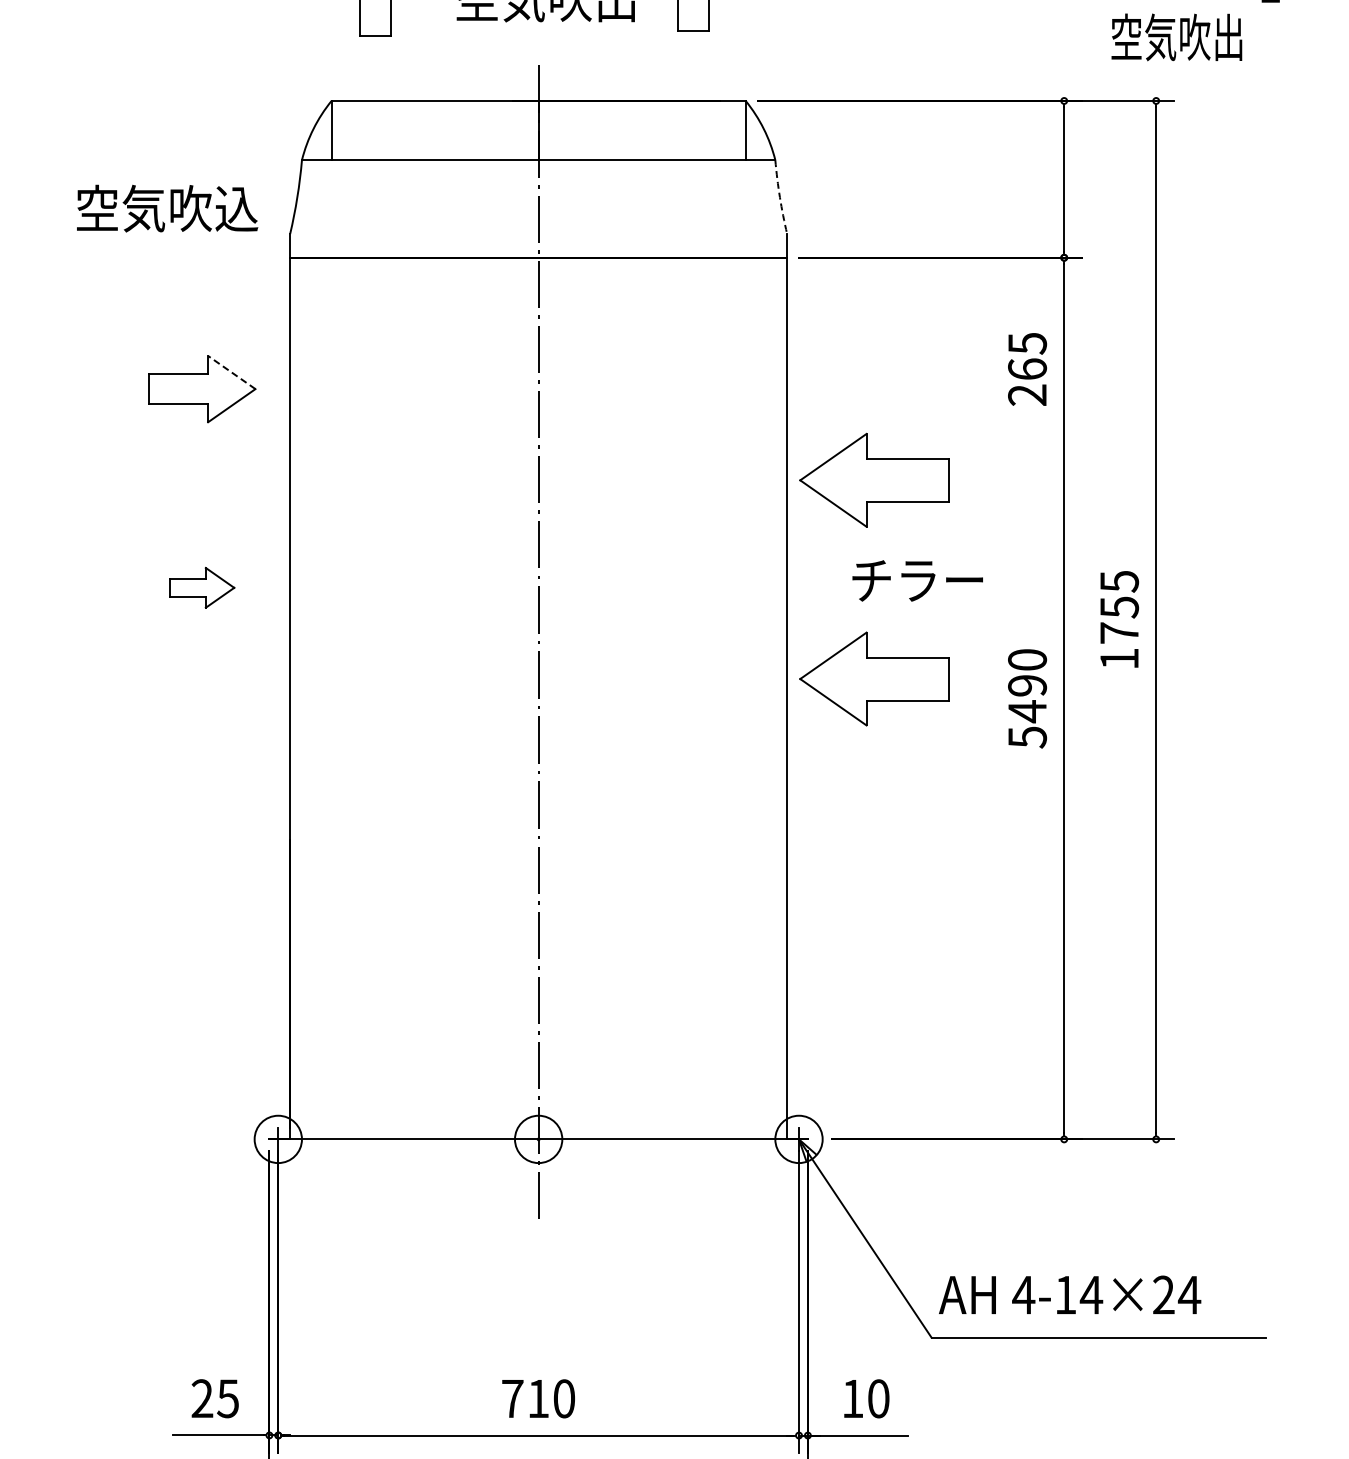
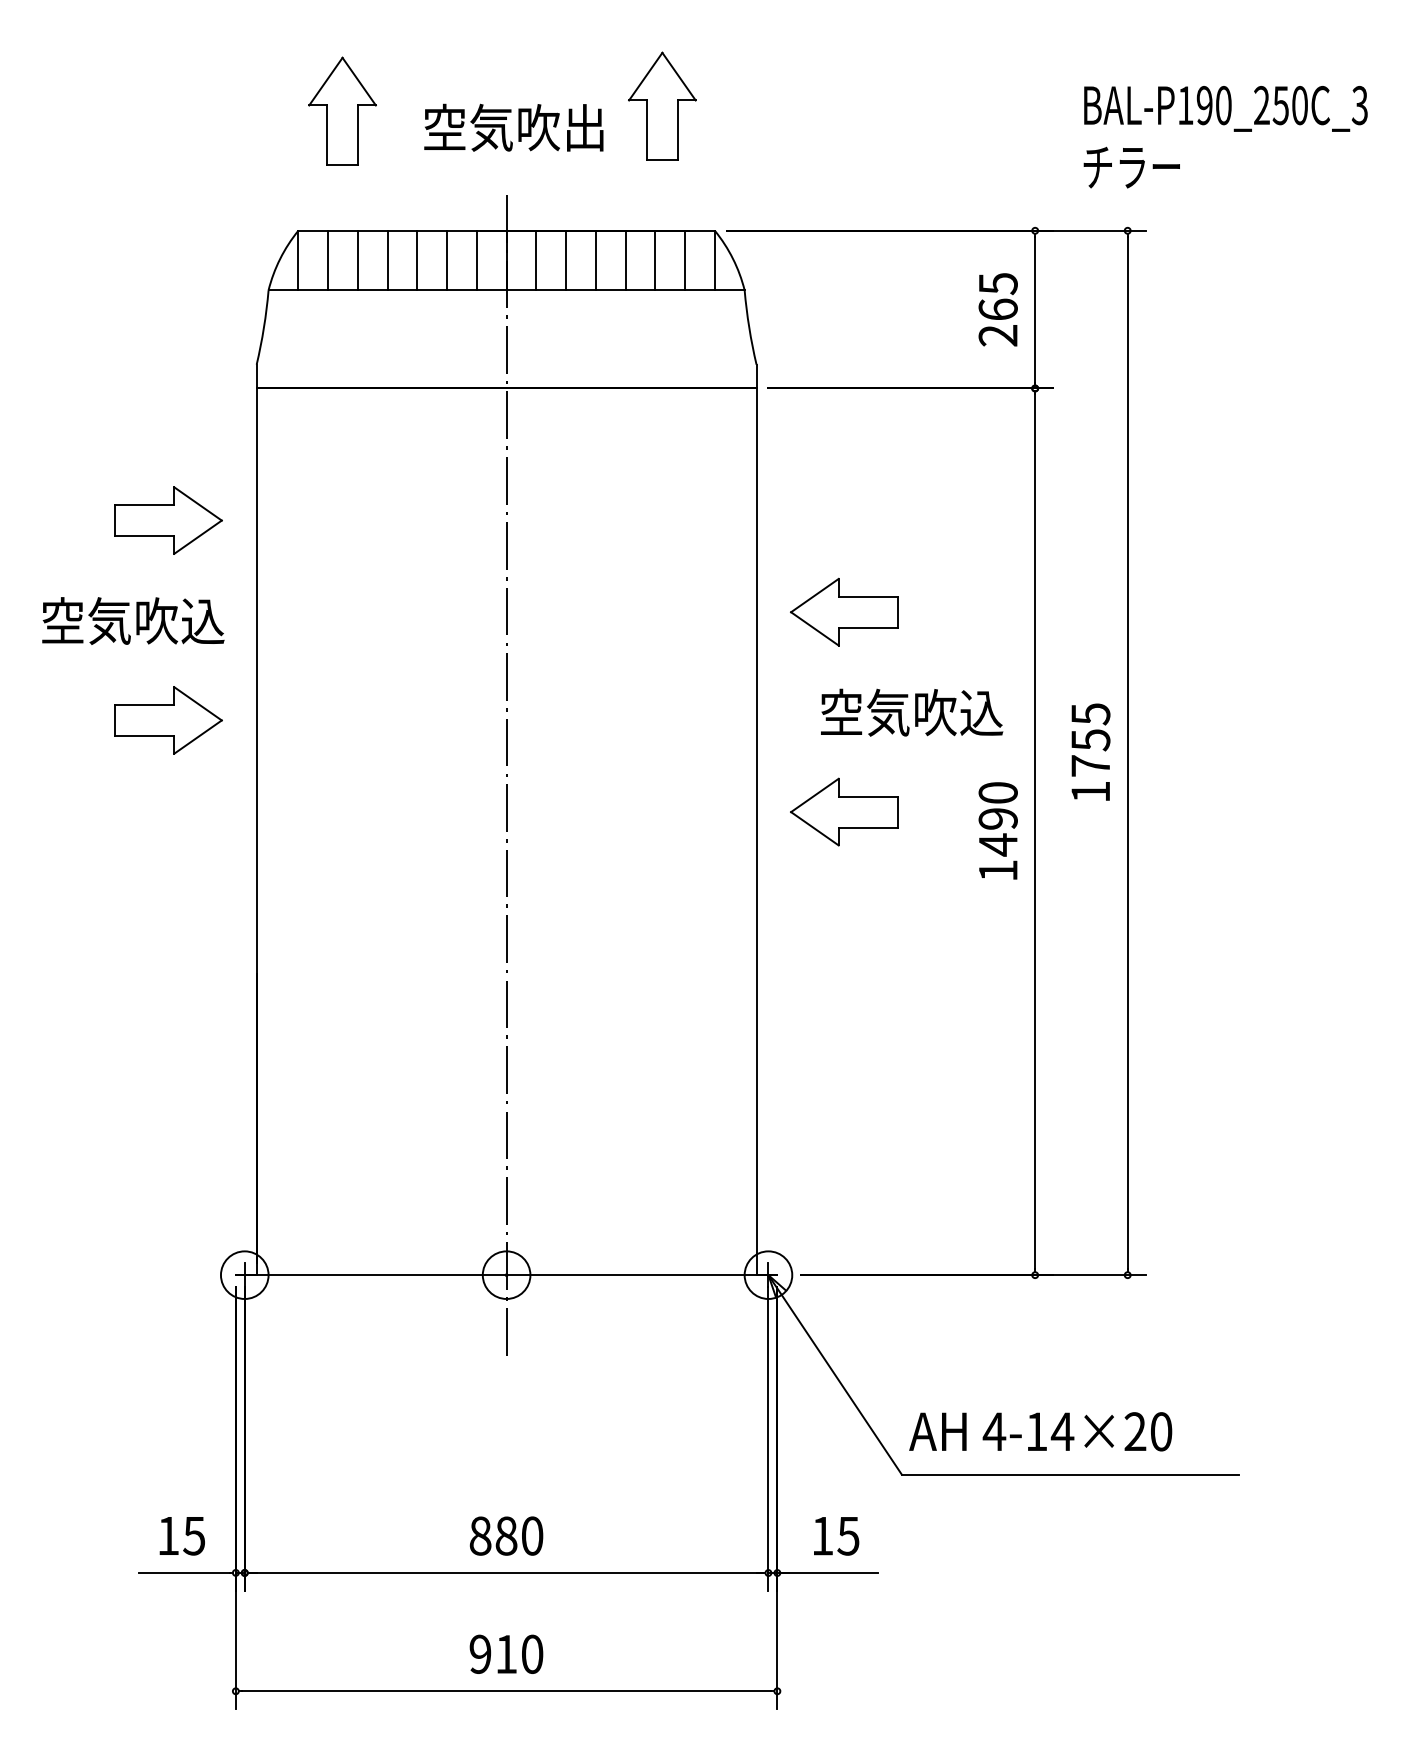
text: (1176, 37) -> (1148, 166), 空気吹出 -> チラー
line: (361, 130) -> (328, 260), added
line: (390, 130) -> (357, 260), added
line: (420, 130) -> (387, 260), added
line: (450, 130) -> (417, 260), added
line: (479, 130) -> (447, 260), added
line: (508, 130) -> (476, 260), added
line: (568, 130) -> (536, 260), added
line: (598, 130) -> (566, 260), added
line: (627, 130) -> (595, 260), added
line: (656, 130) -> (625, 260), added
line: (686, 130) -> (655, 260), added
line: (716, 130) -> (685, 260), added
arc: (780, 197) -> (749, 327), dashed -> solid
text: (167, 208) -> (133, 620), moved
text: (1026, 369) -> (997, 309), moved
line: (231, 372) -> (197, 503), dashed -> solid
part: (874, 479) -> (844, 611), size x0.71
text: (942, 579) -> (912, 712), チラー -> 空気吹込
part: (202, 587) -> (168, 720), size x1.67
part: (874, 678) -> (844, 811), size x0.71
text: (1027, 738) -> (998, 871), 5490 -> 1490
text: (1188, 1294) -> (1160, 1431), 4-14×24 -> 4-14×20
text: (202, 1398) -> (168, 1535), 25 -> 15
text: (525, 1398) -> (493, 1535), 710 -> 880
text: (878, 1398) -> (848, 1535), 10 -> 15

